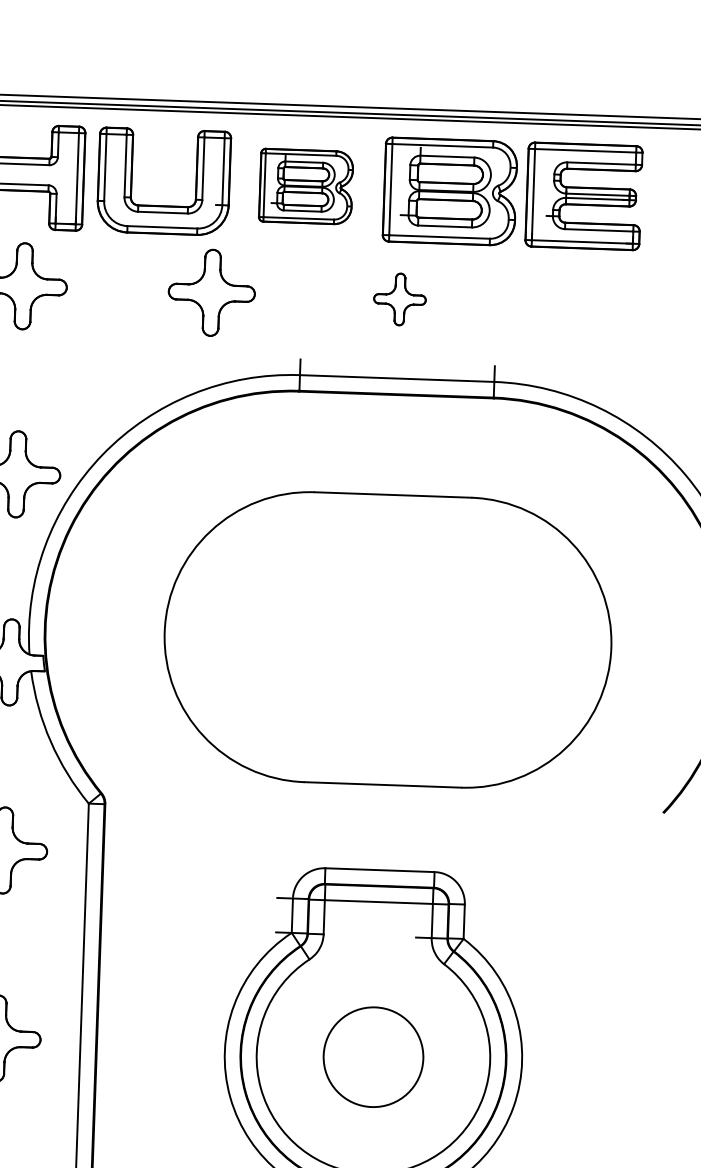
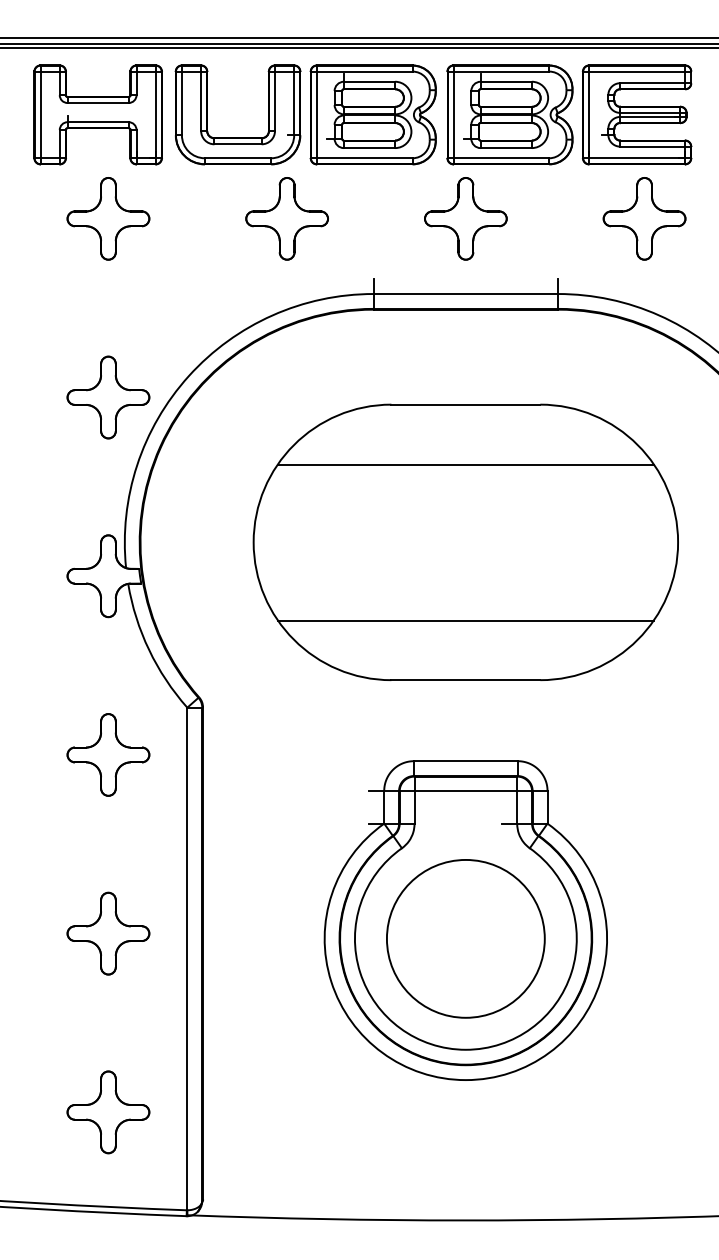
part: (305, 186) -> (372, 114), size x1.43
part: (399, 299) -> (465, 218), size x1.67
part: (587, 305) -> (644, 218), added
line: (390, 557) -> (465, 464), added
line: (384, 722) -> (465, 620), added
circle: (373, 1056) -> (465, 938), size x1.67

